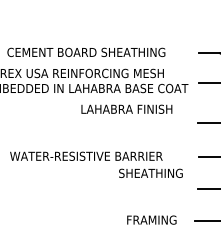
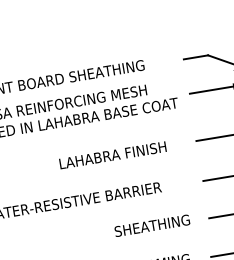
text: (126, 108) -> (112, 154), moved
text: (150, 172) -> (151, 224), moved

